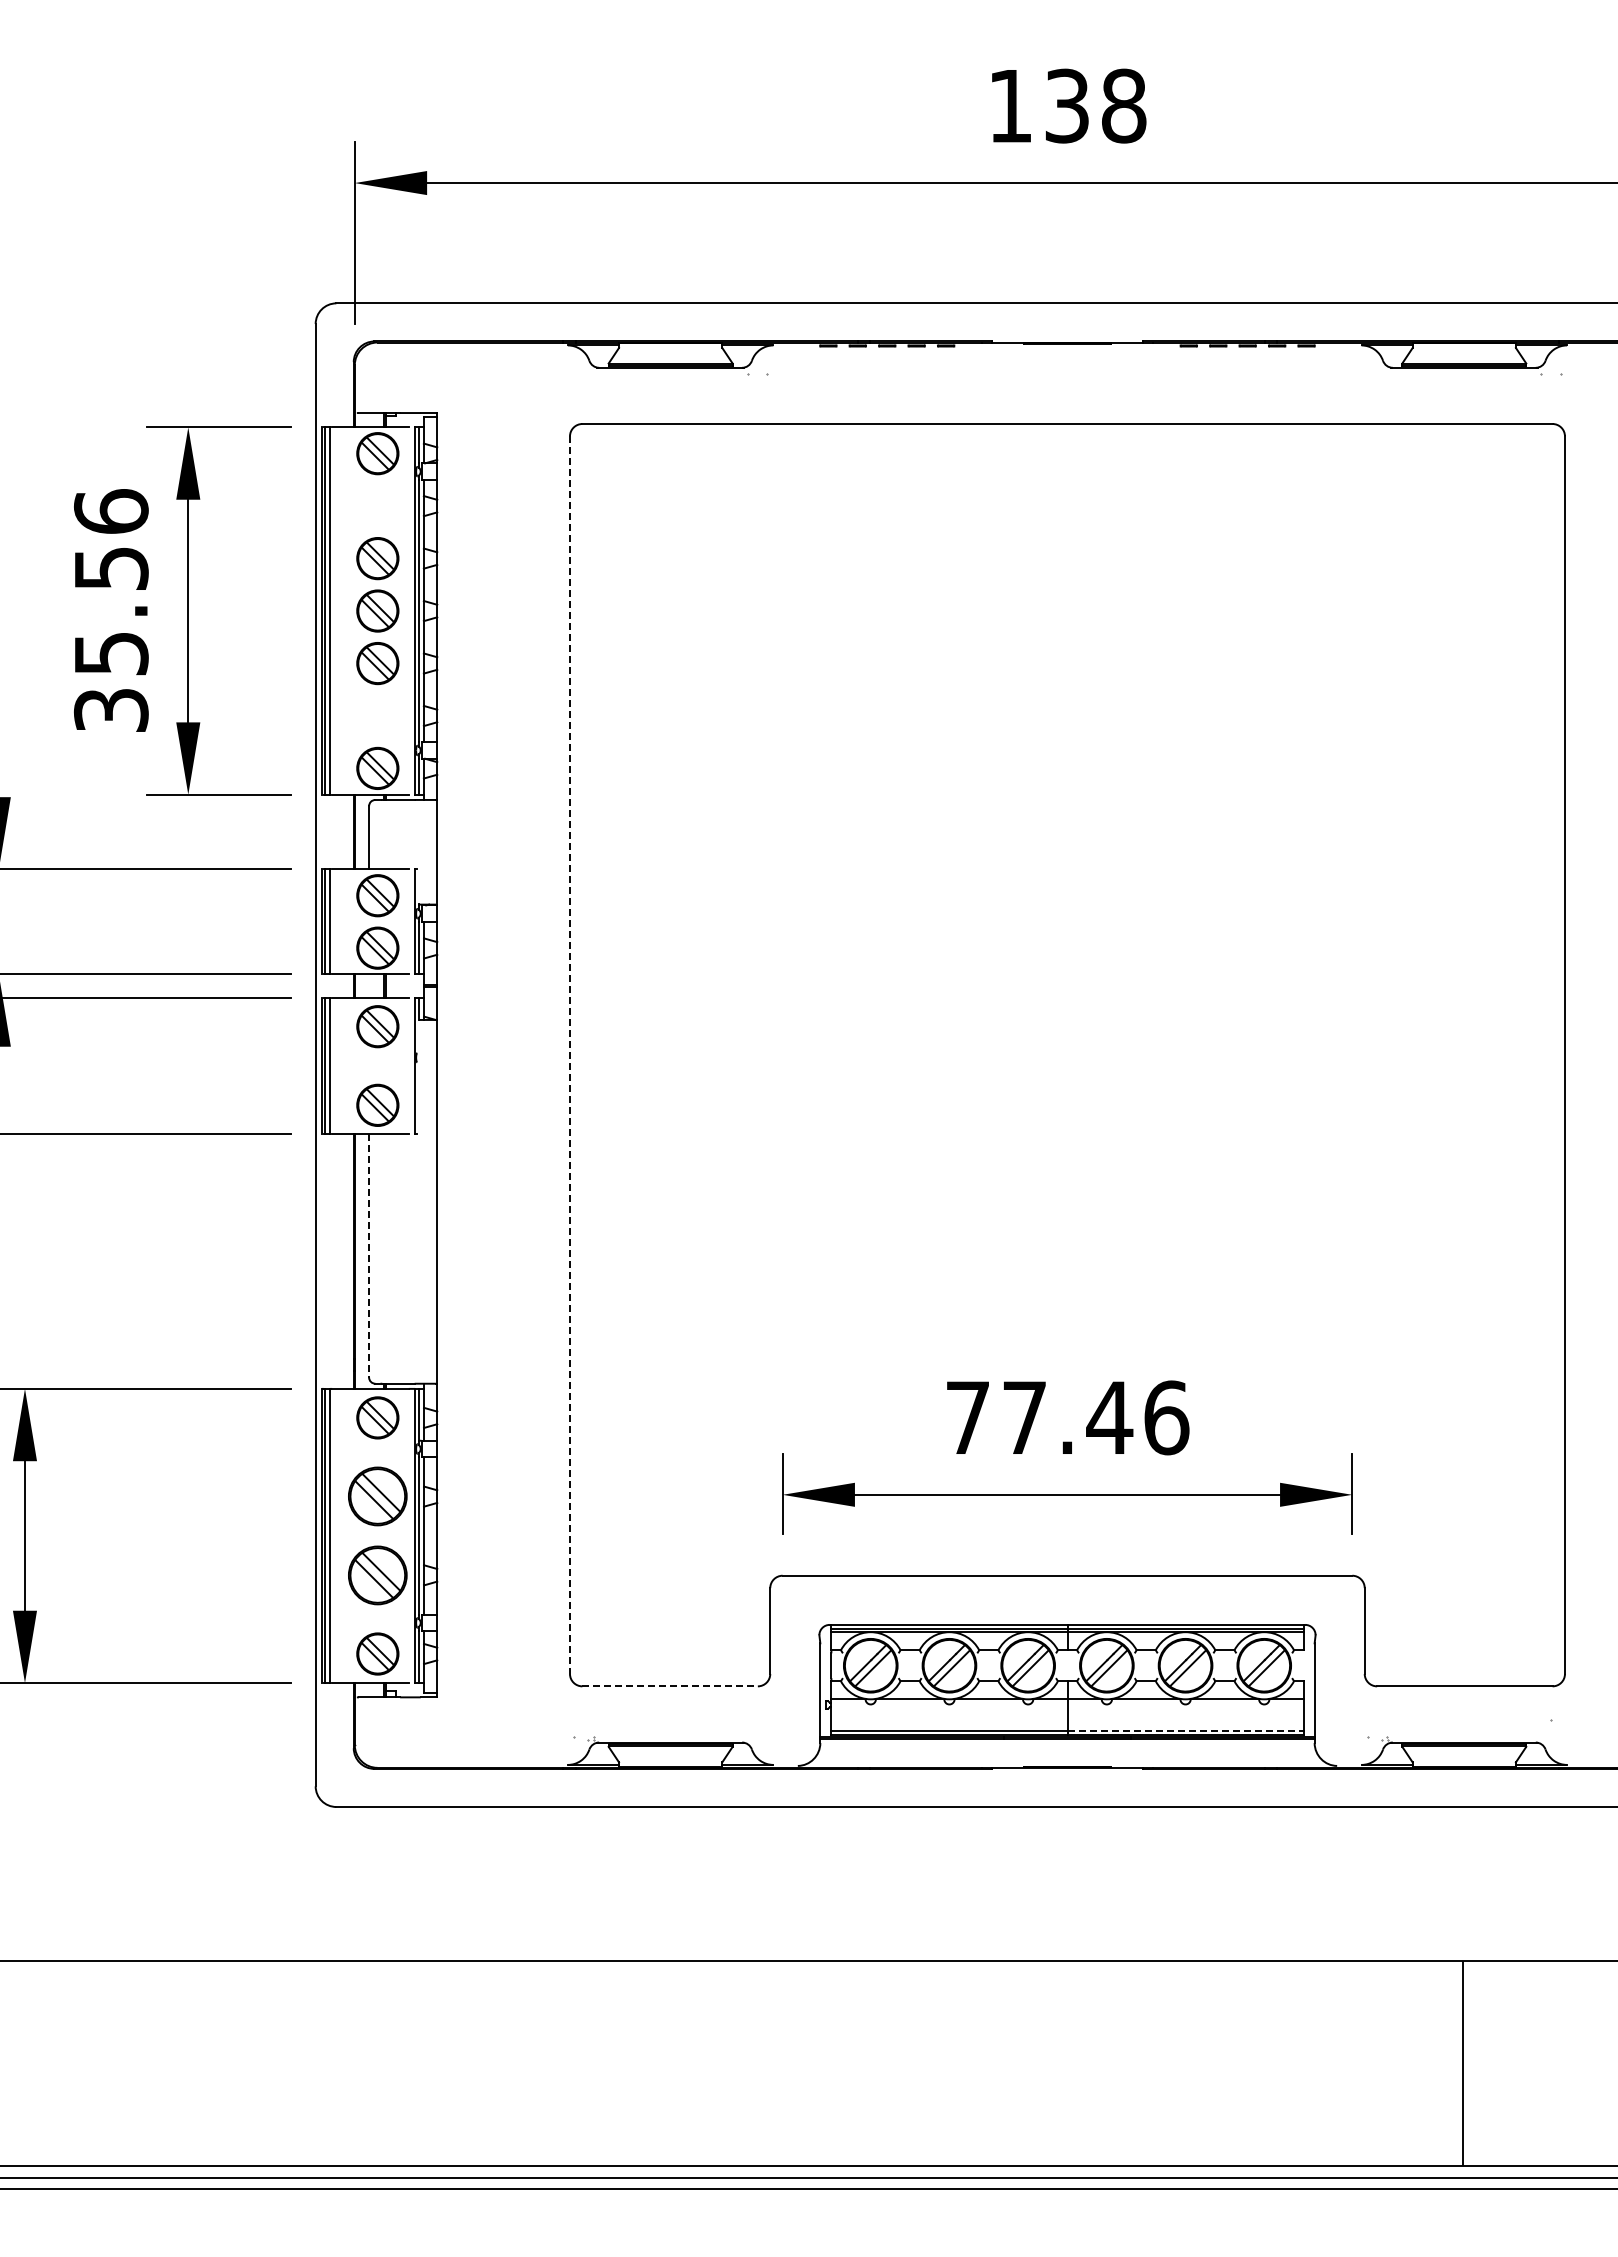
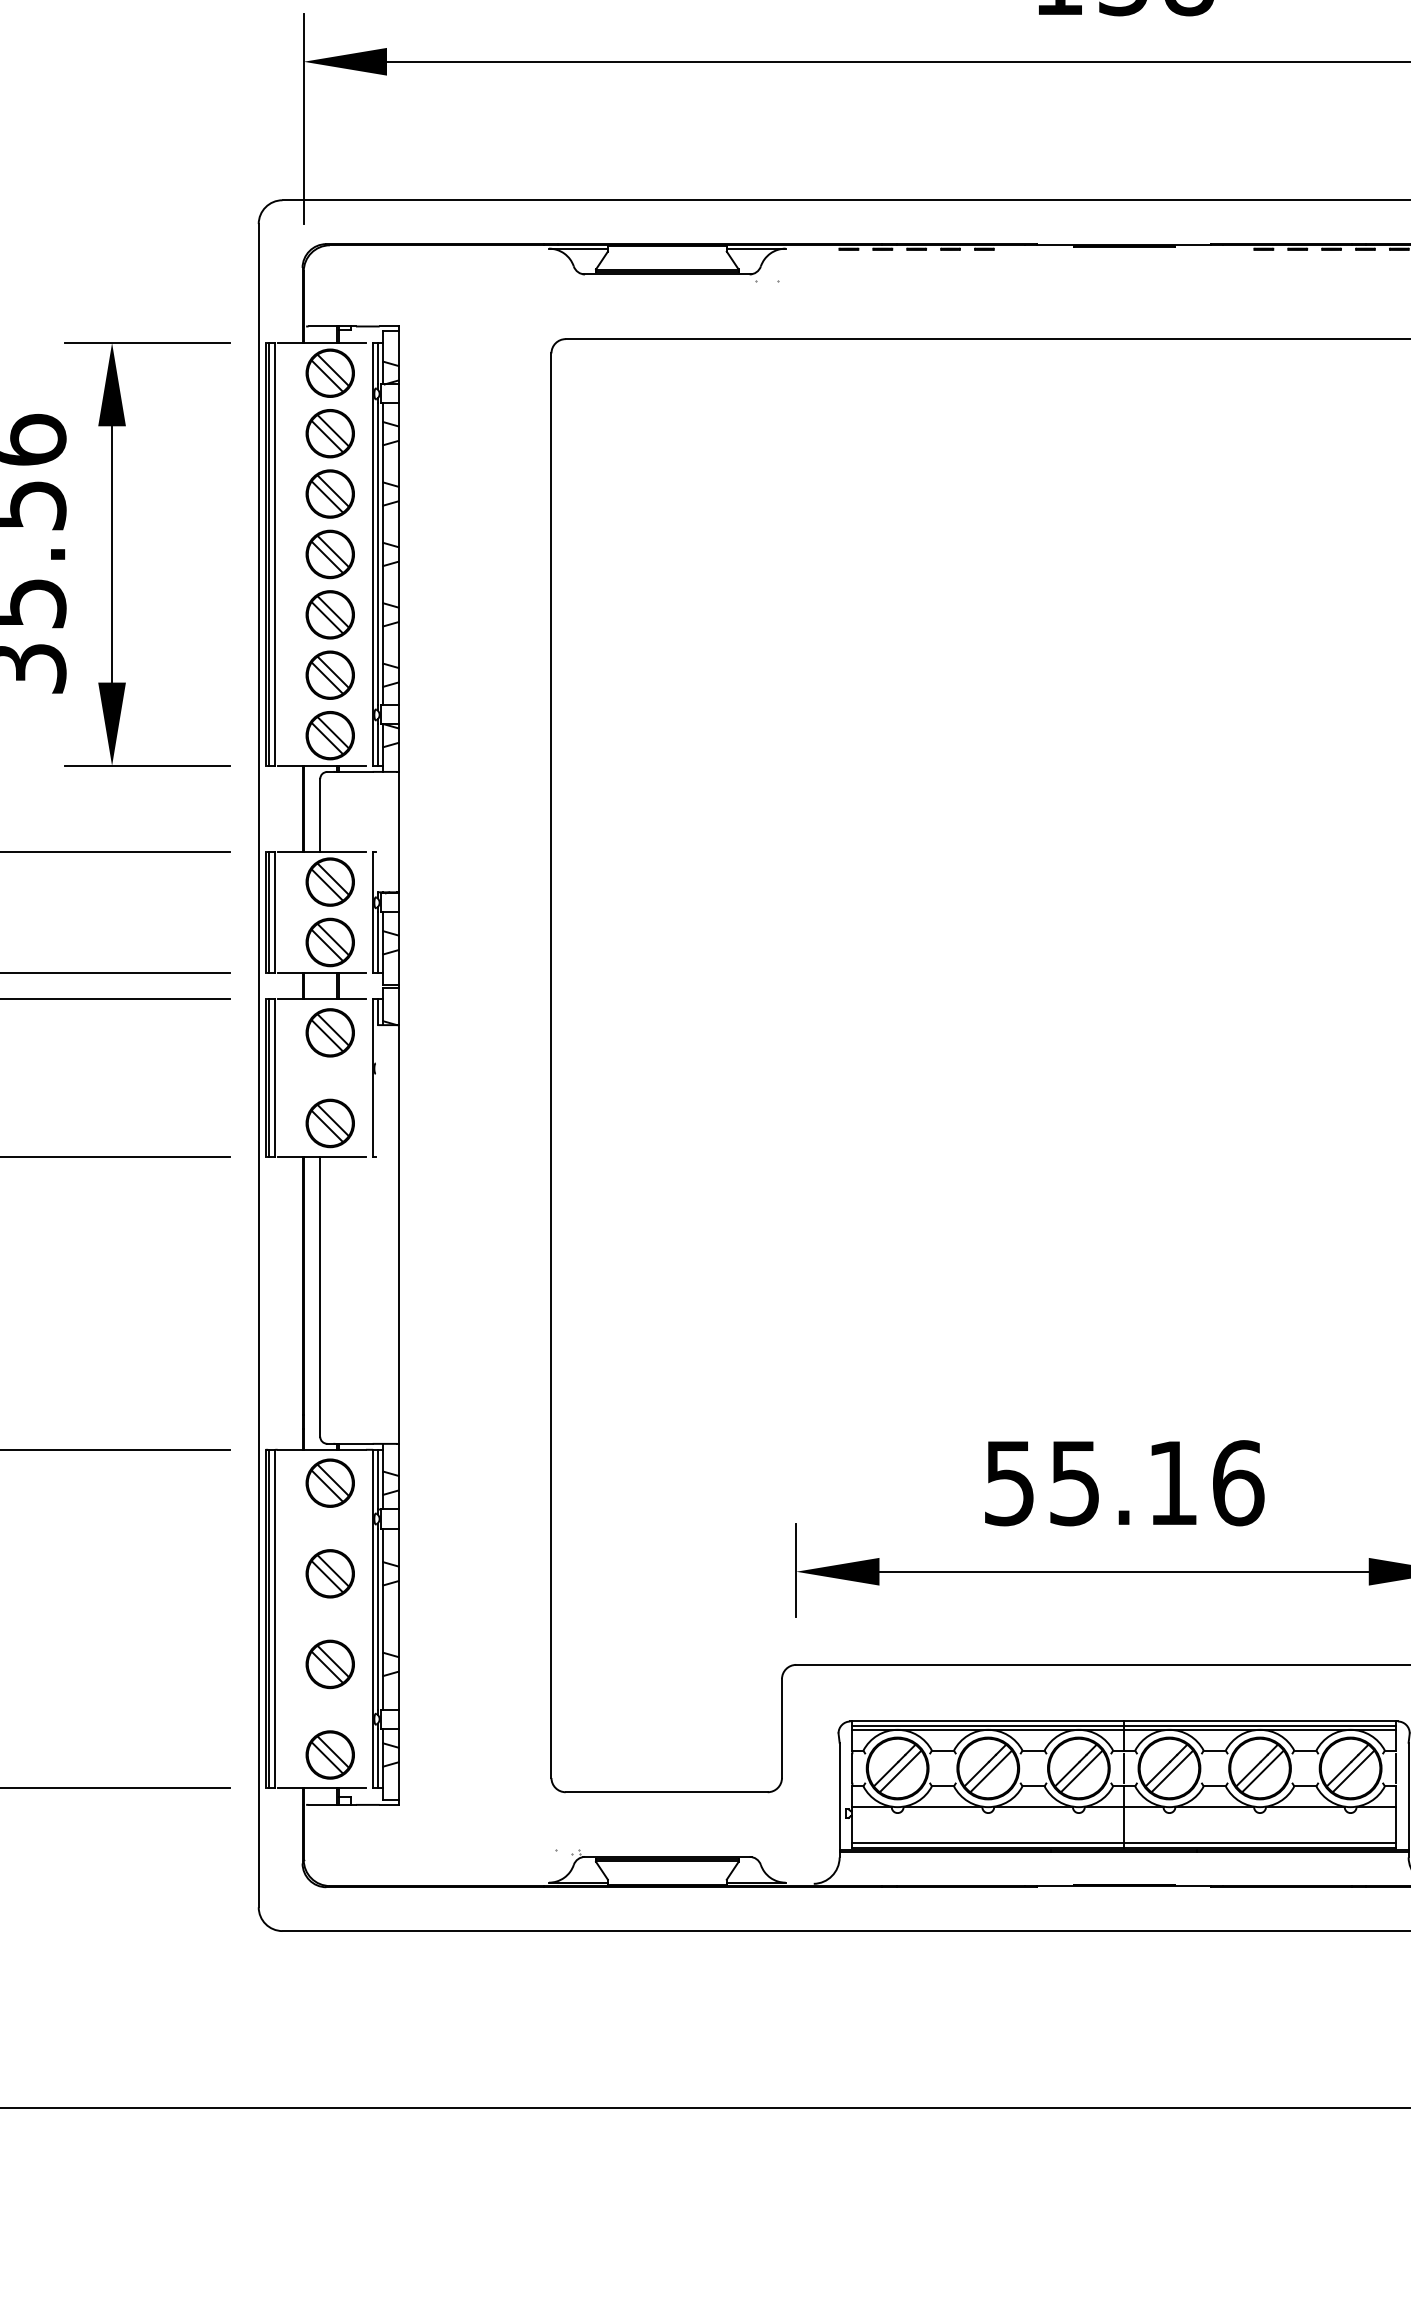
part: (377, 505) -> (329, 432), added
part: (377, 715) -> (329, 674), added
line: (569, 1055) -> (550, 1066), dashed -> solid
line: (369, 1255) -> (320, 1296), dashed -> solid
text: (1039, 1418) -> (1091, 1483), 77.46 -> 55.16
part: (377, 1496) -> (329, 1573), size x0.71
part: (377, 1574) -> (329, 1663), size x0.71
line: (1067, 1665) -> (1124, 1768), added
line: (1303, 1665) -> (1395, 1768), added
line: (670, 1686) -> (667, 1792), dashed -> solid
line: (1186, 1730) -> (1261, 1843), dashed -> solid

